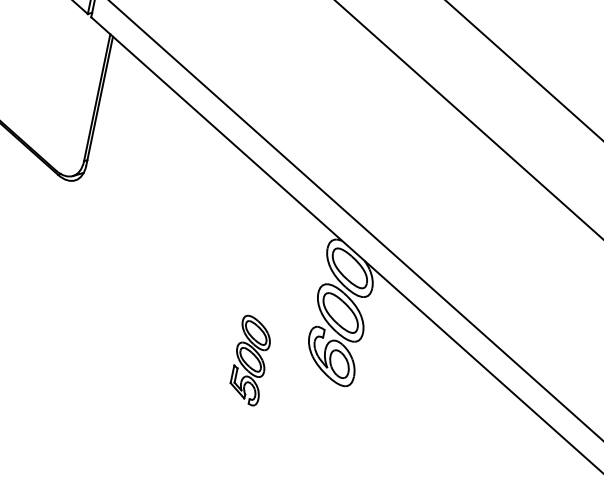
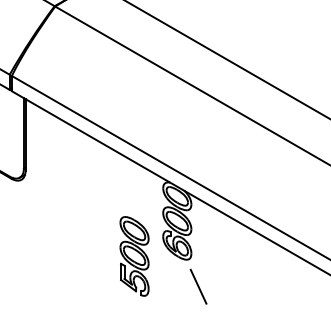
part: (250, 360) -> (134, 256), size x1.67
line: (354, 438) -> (198, 286), added

